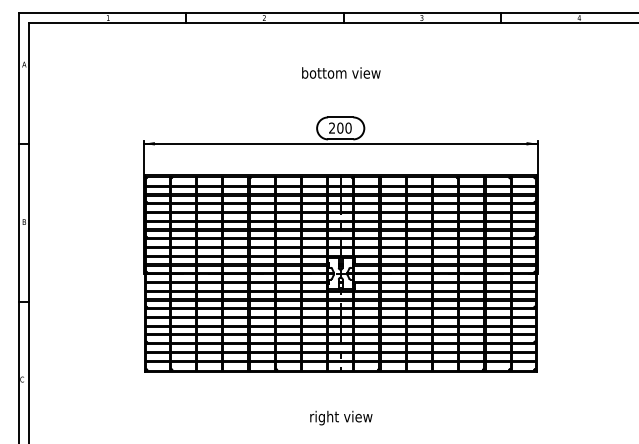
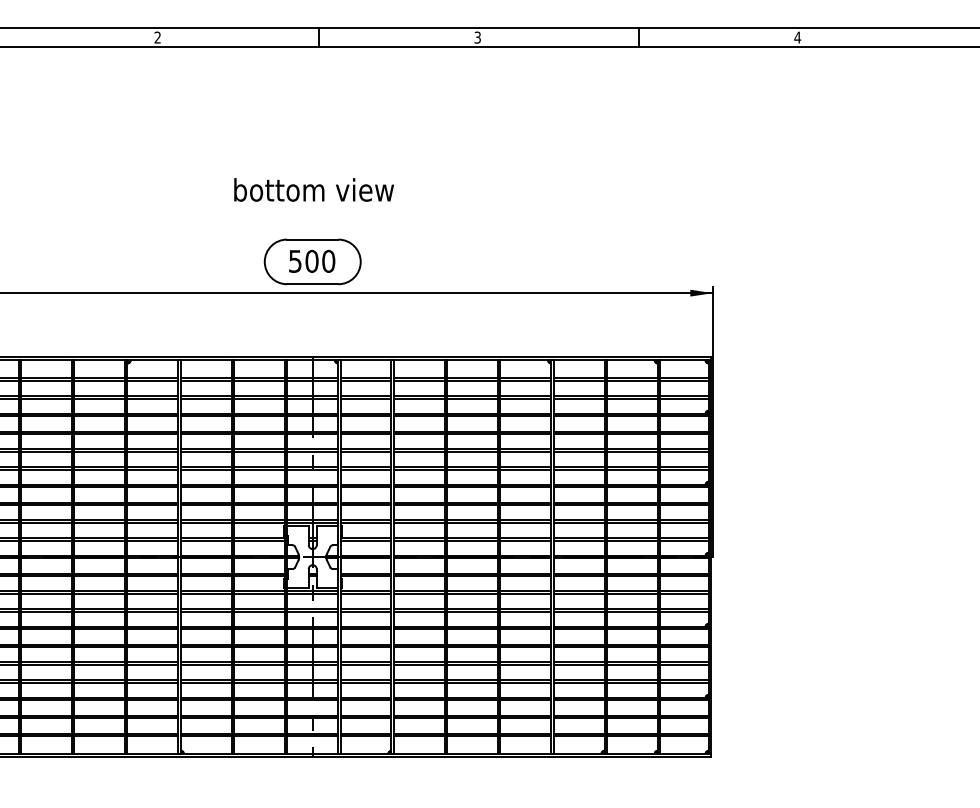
text: (341, 72) -> (314, 188), moved
text: (332, 127) -> (296, 260), 200 -> 500

